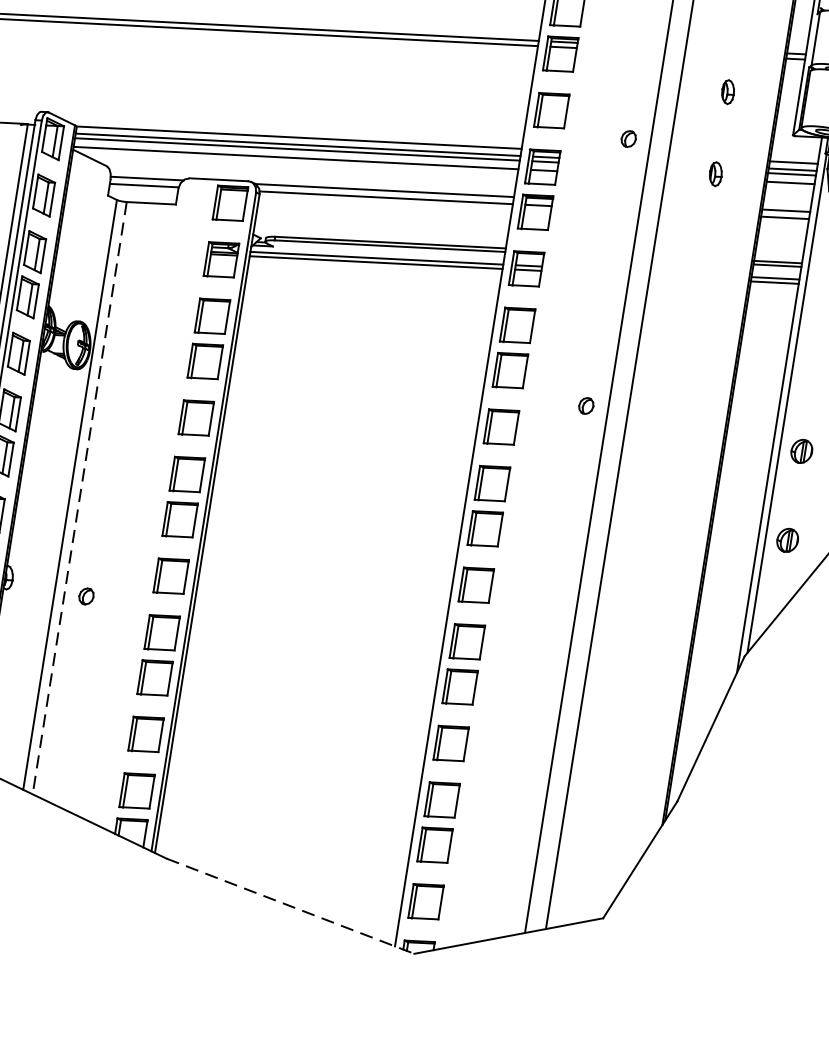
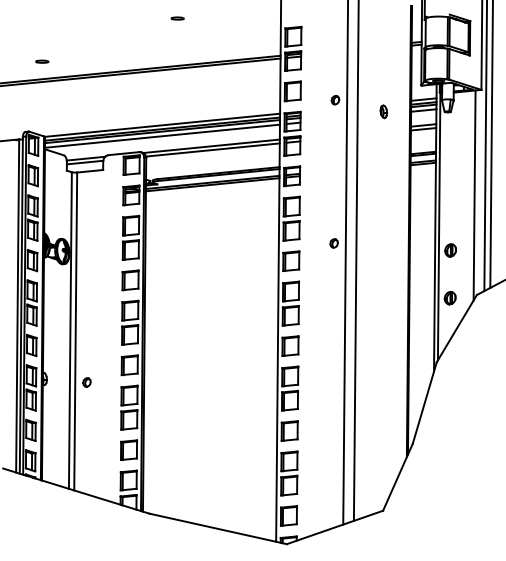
part: (727, 91) -> (383, 67), removed
line: (79, 498) -> (75, 331), dashed -> solid
line: (290, 907) -> (218, 529), dashed -> solid

